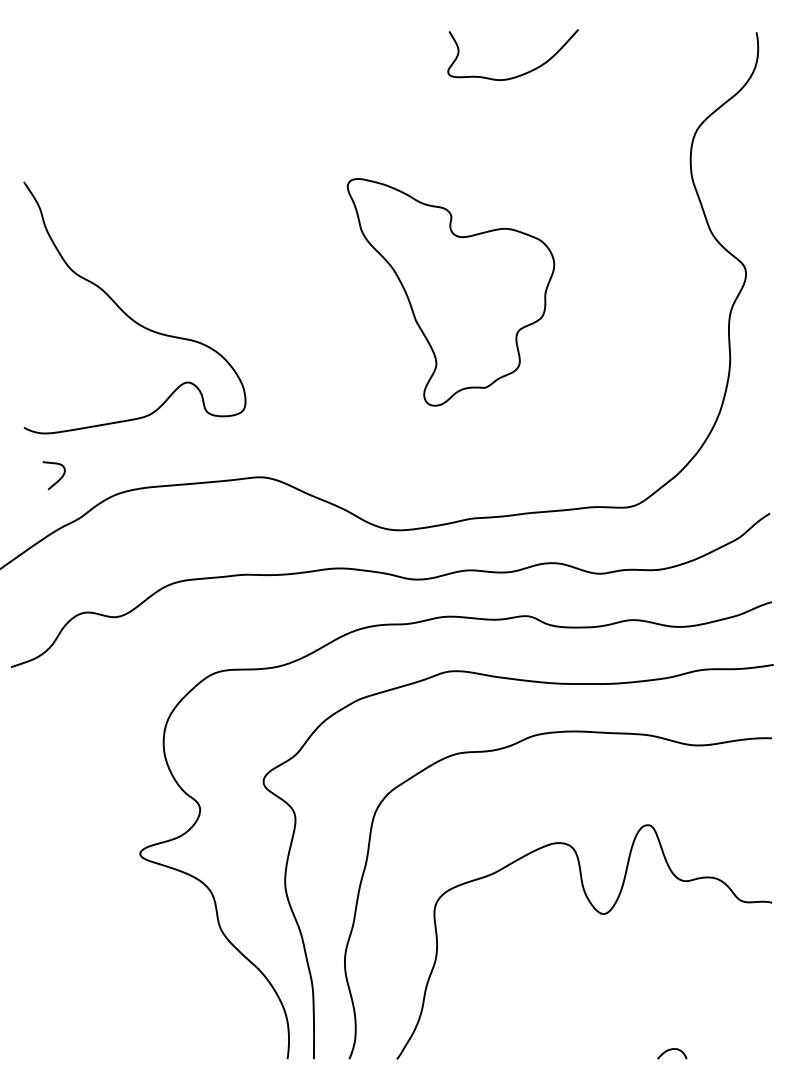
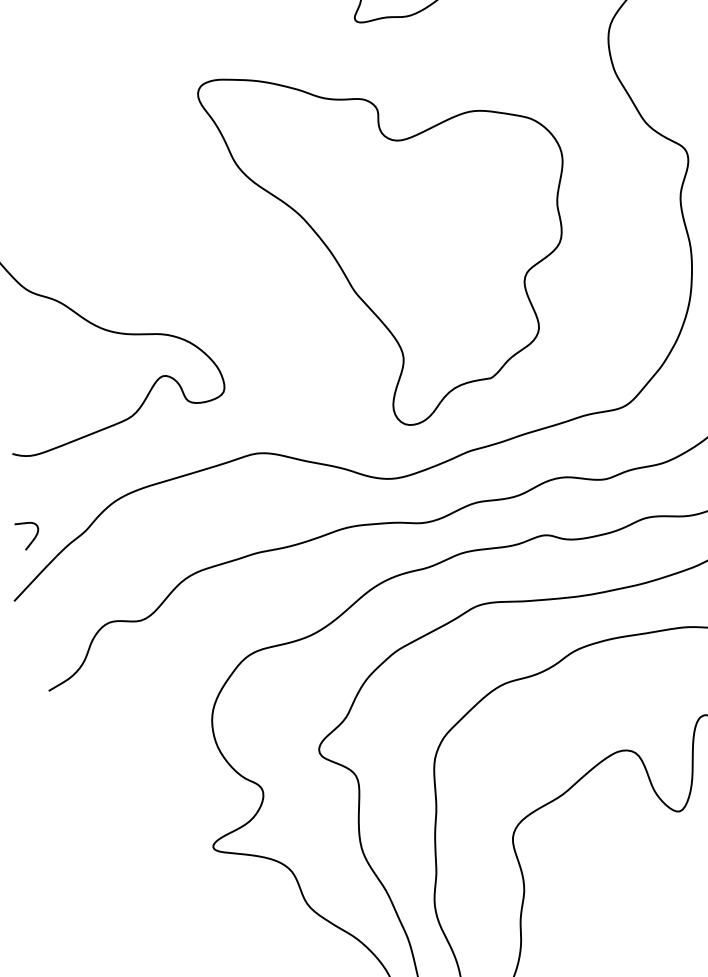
part: (450, 292) -> (402, 234), size x1.67
curve: (58, 479) -> (33, 538), moved

